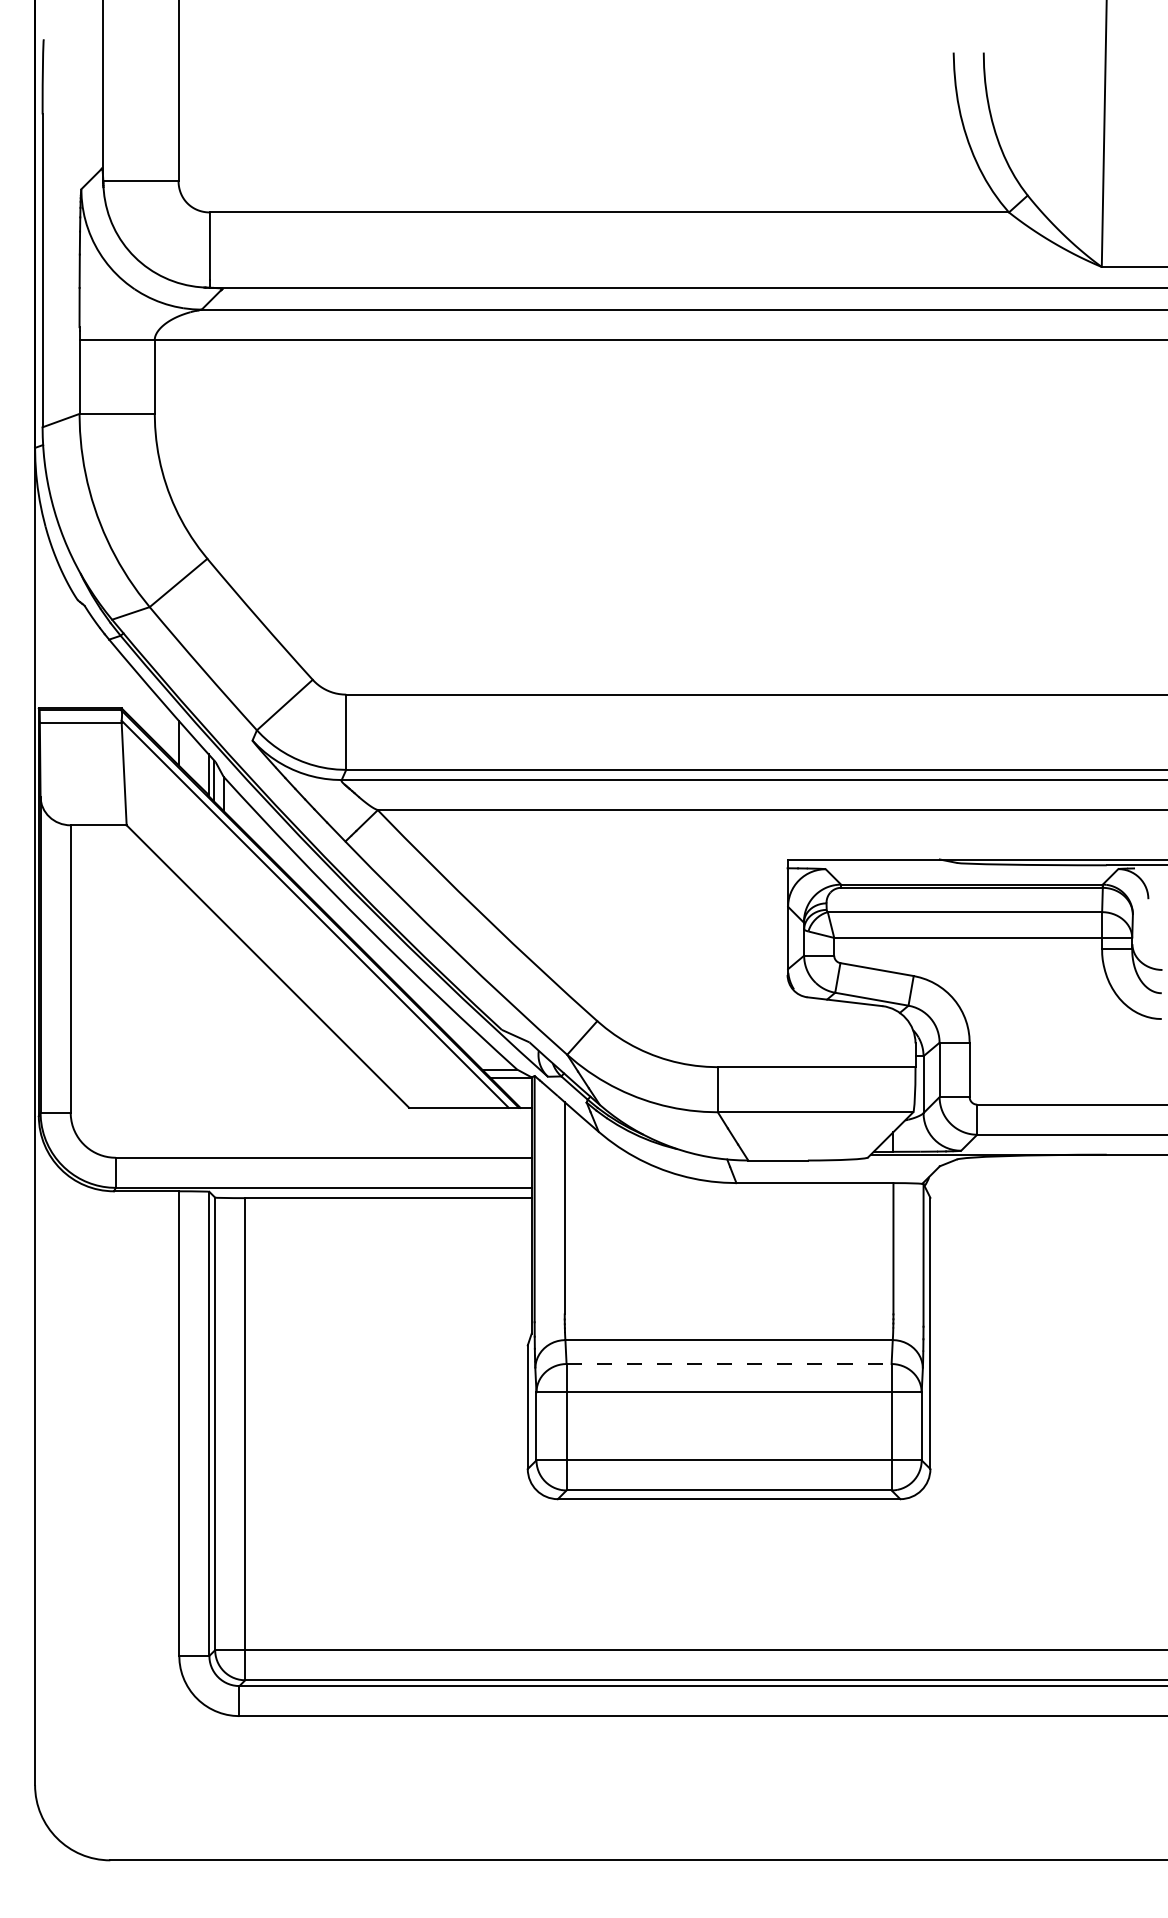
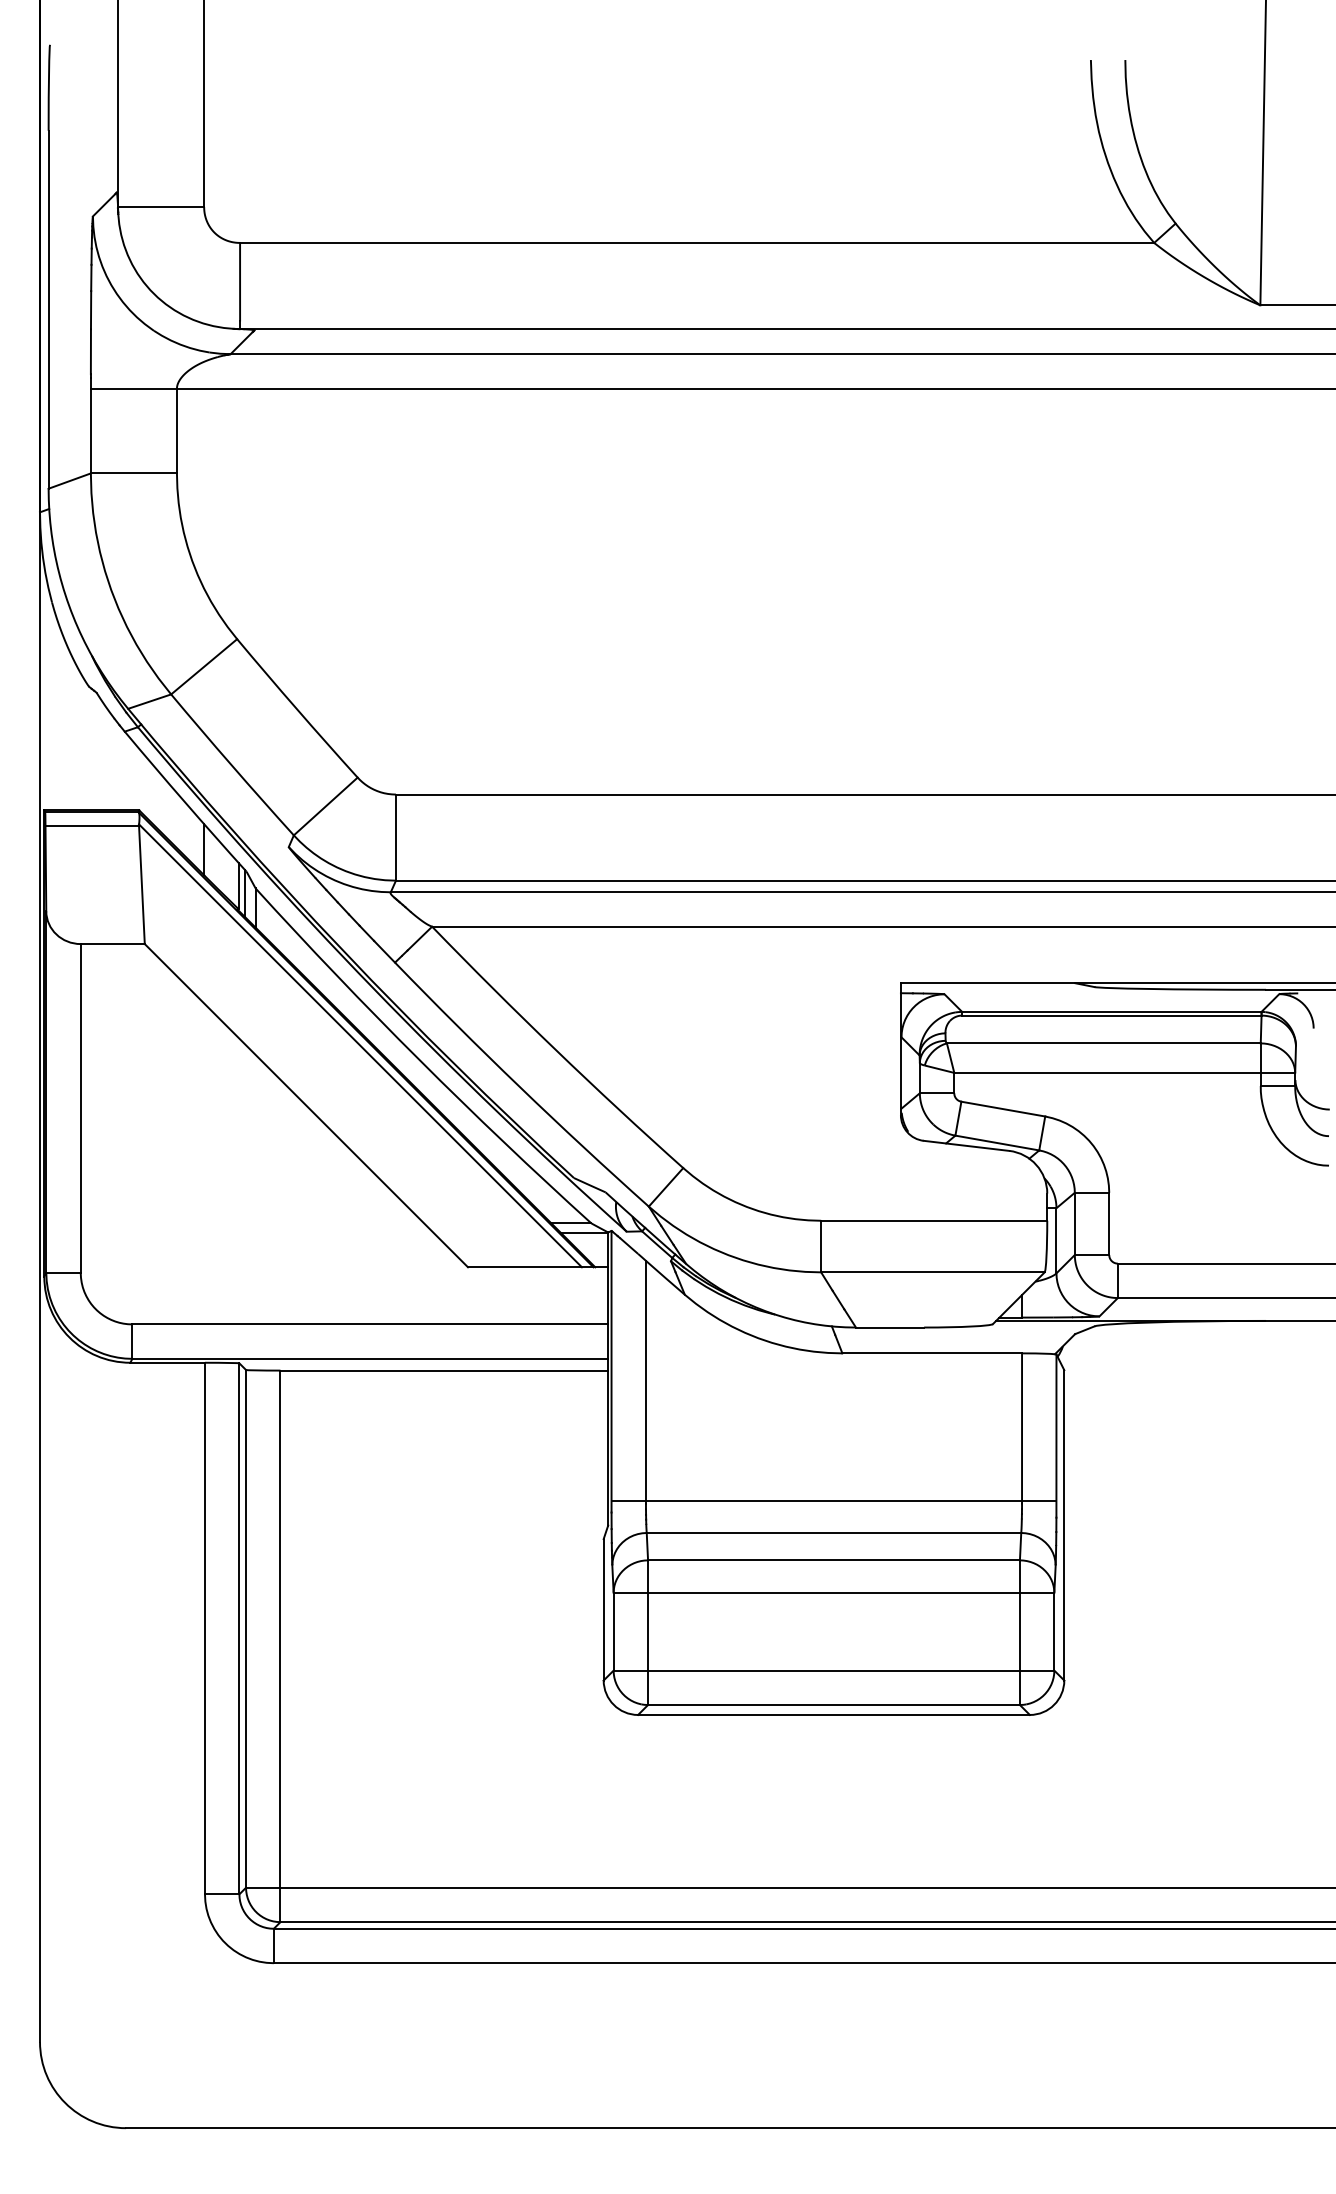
line: (728, 1311) -> (833, 1500), added
line: (729, 1364) -> (834, 1560), dashed -> solid

